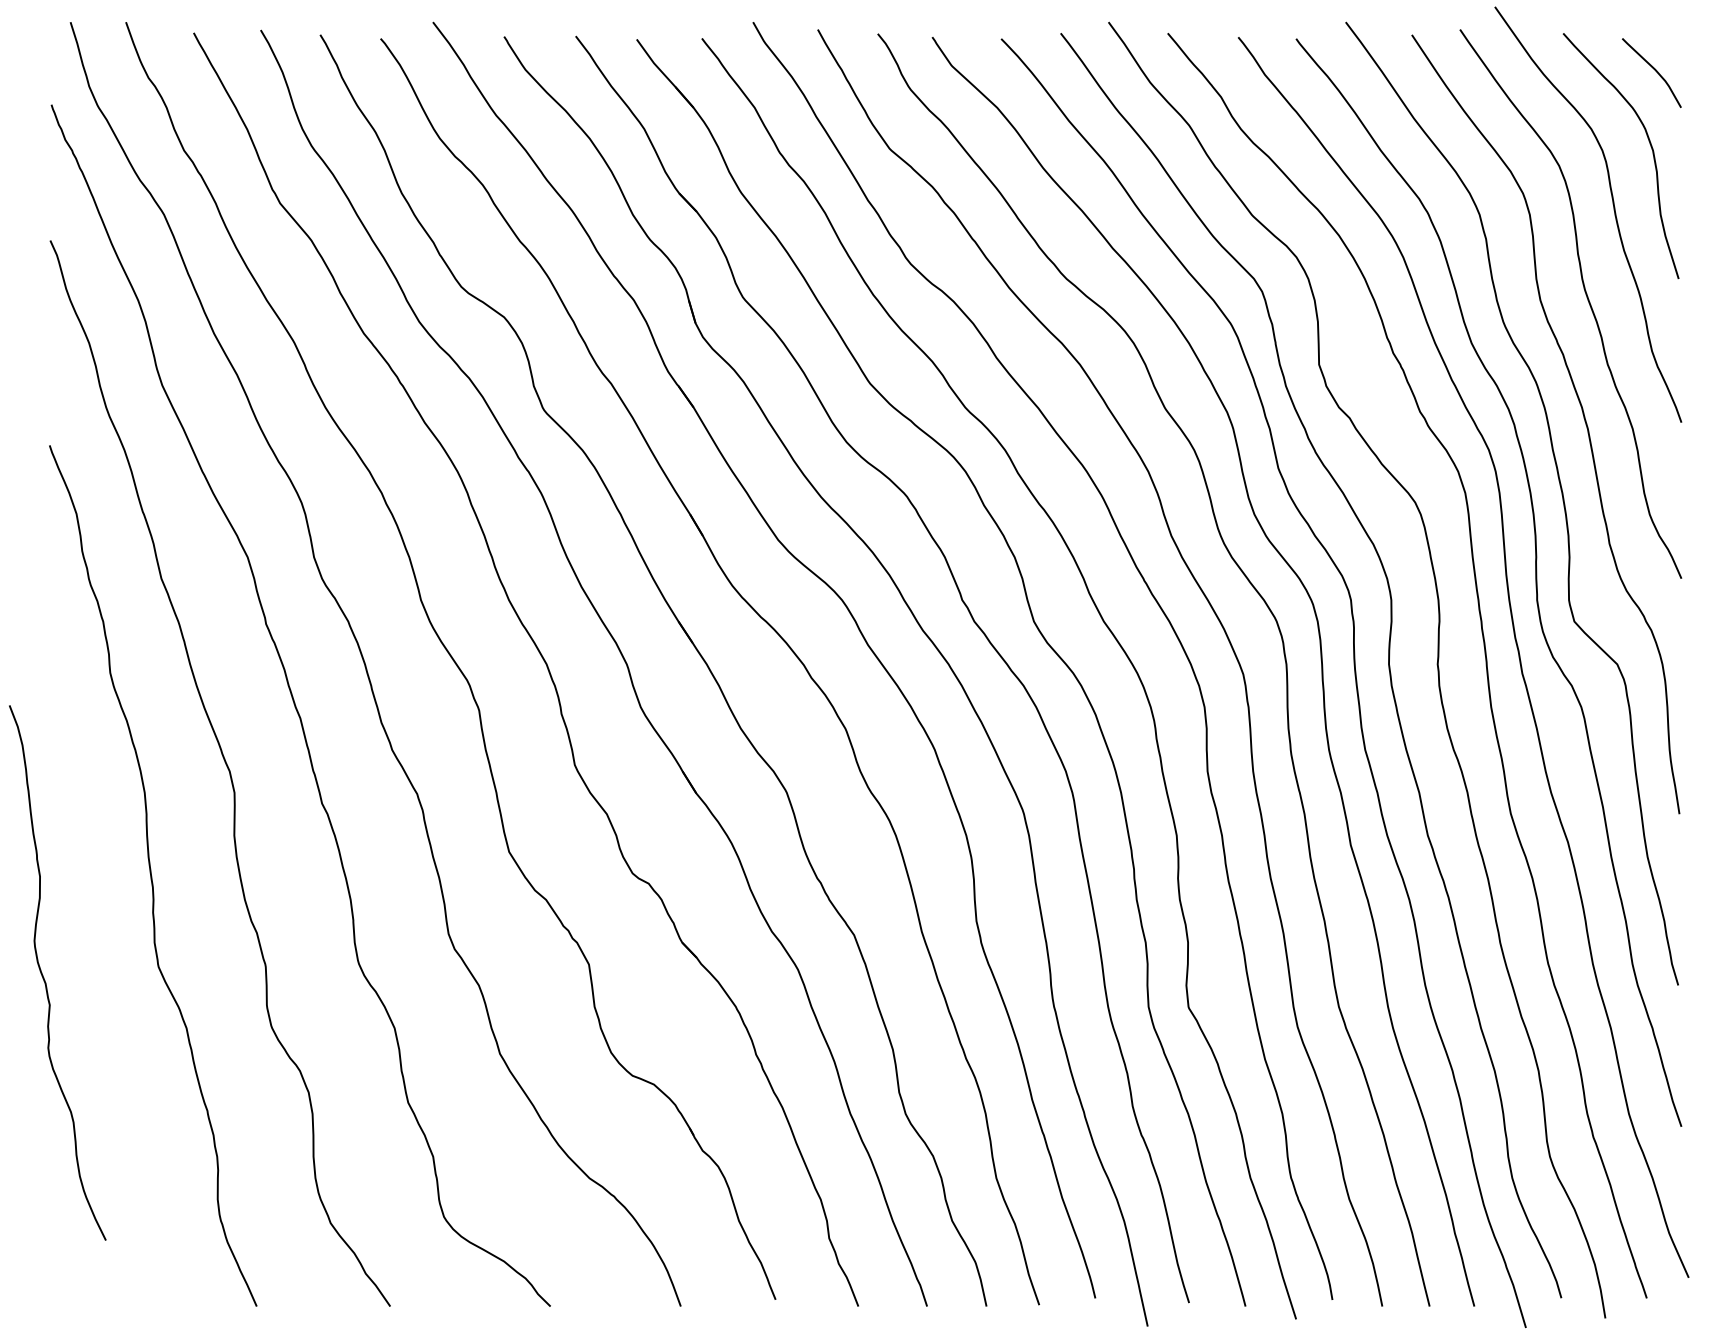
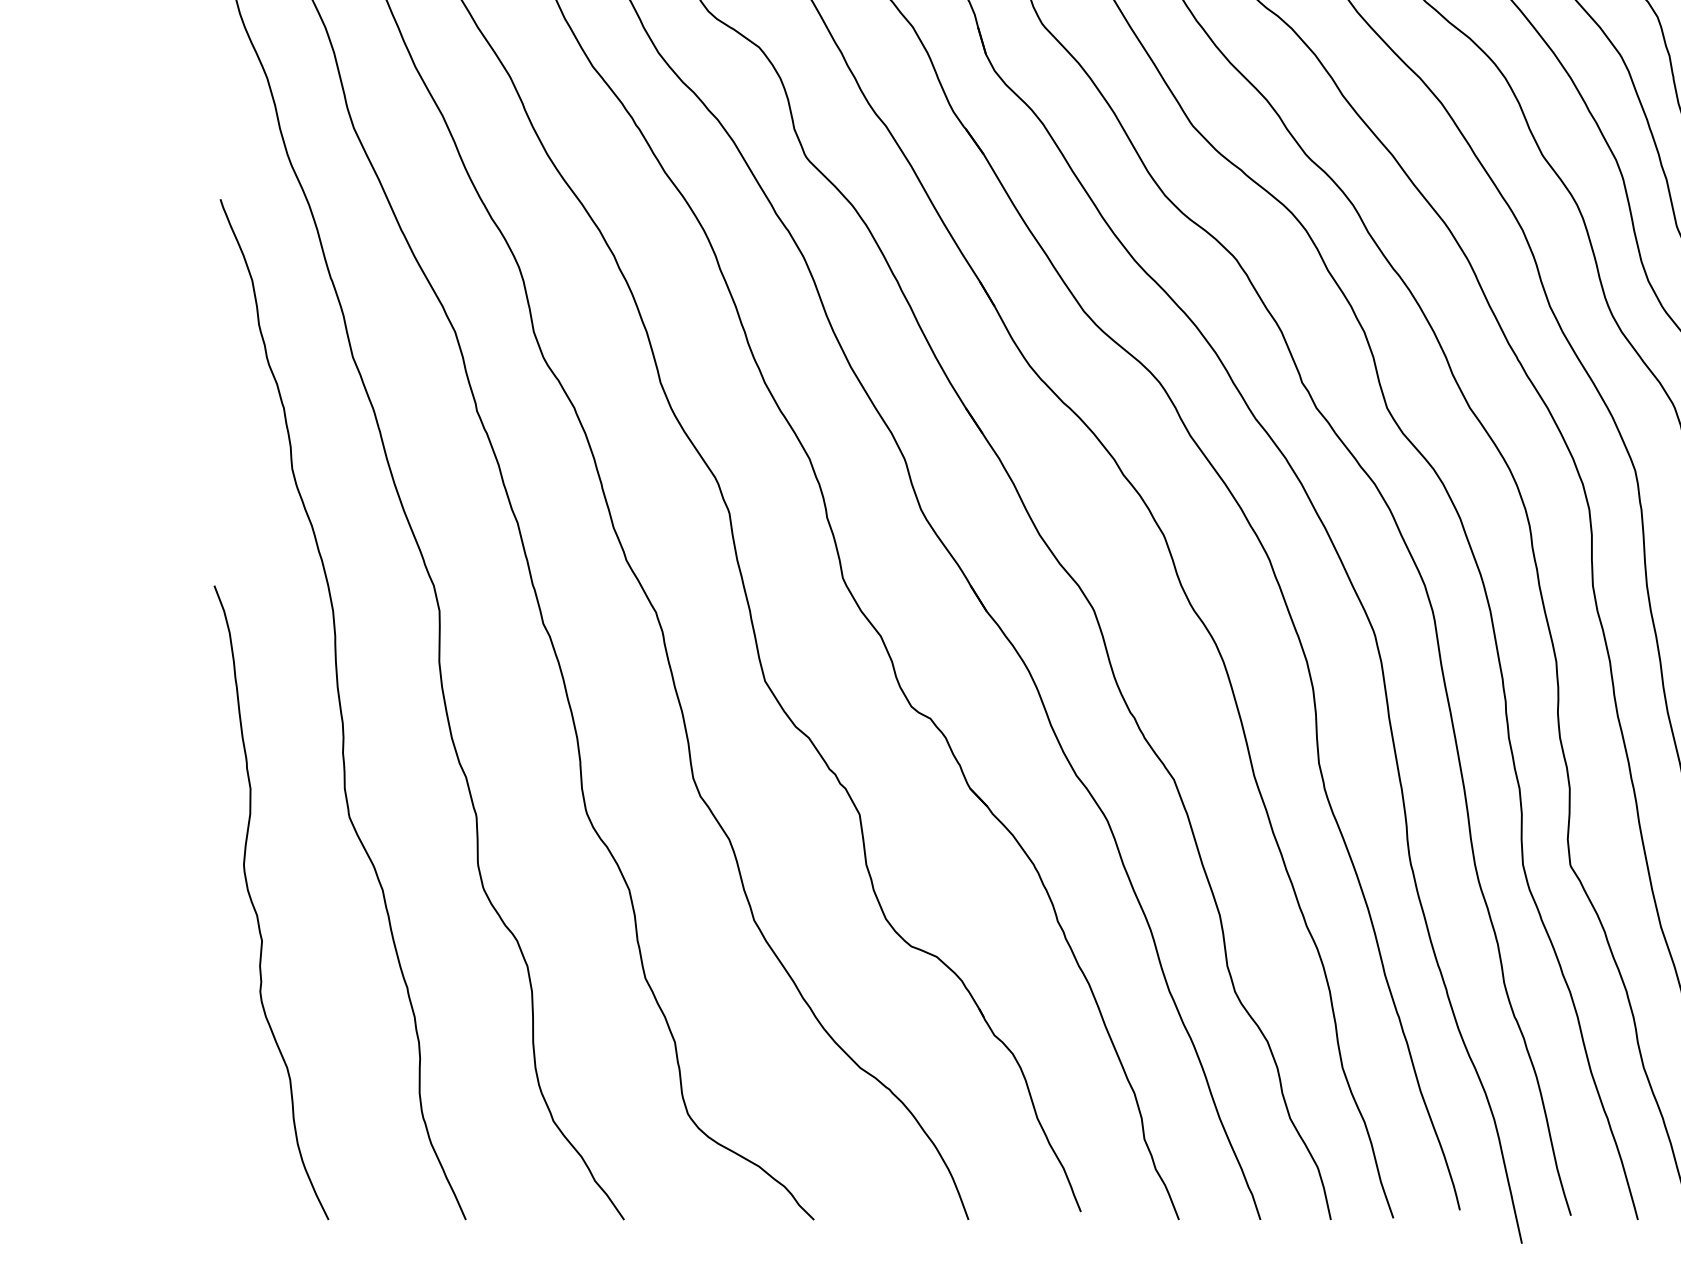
curve: (44, 977) -> (255, 908), moved

